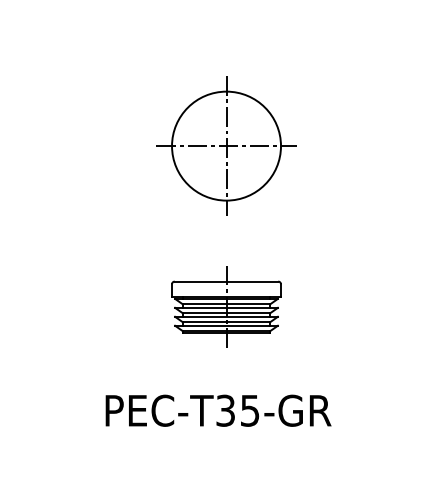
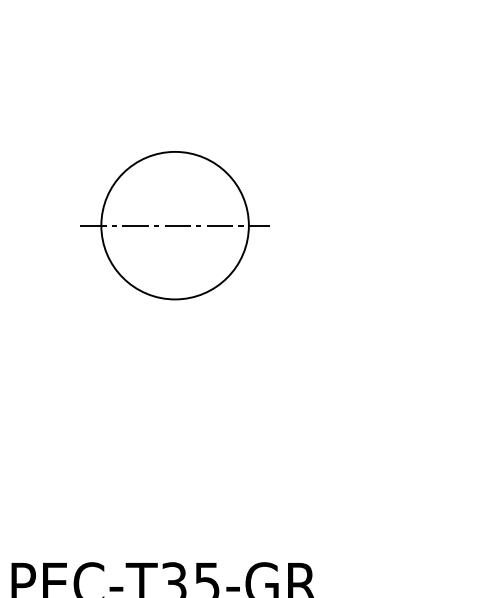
line: (226, 146) -> (175, 226), removed
part: (226, 306) -> (175, 442), removed

